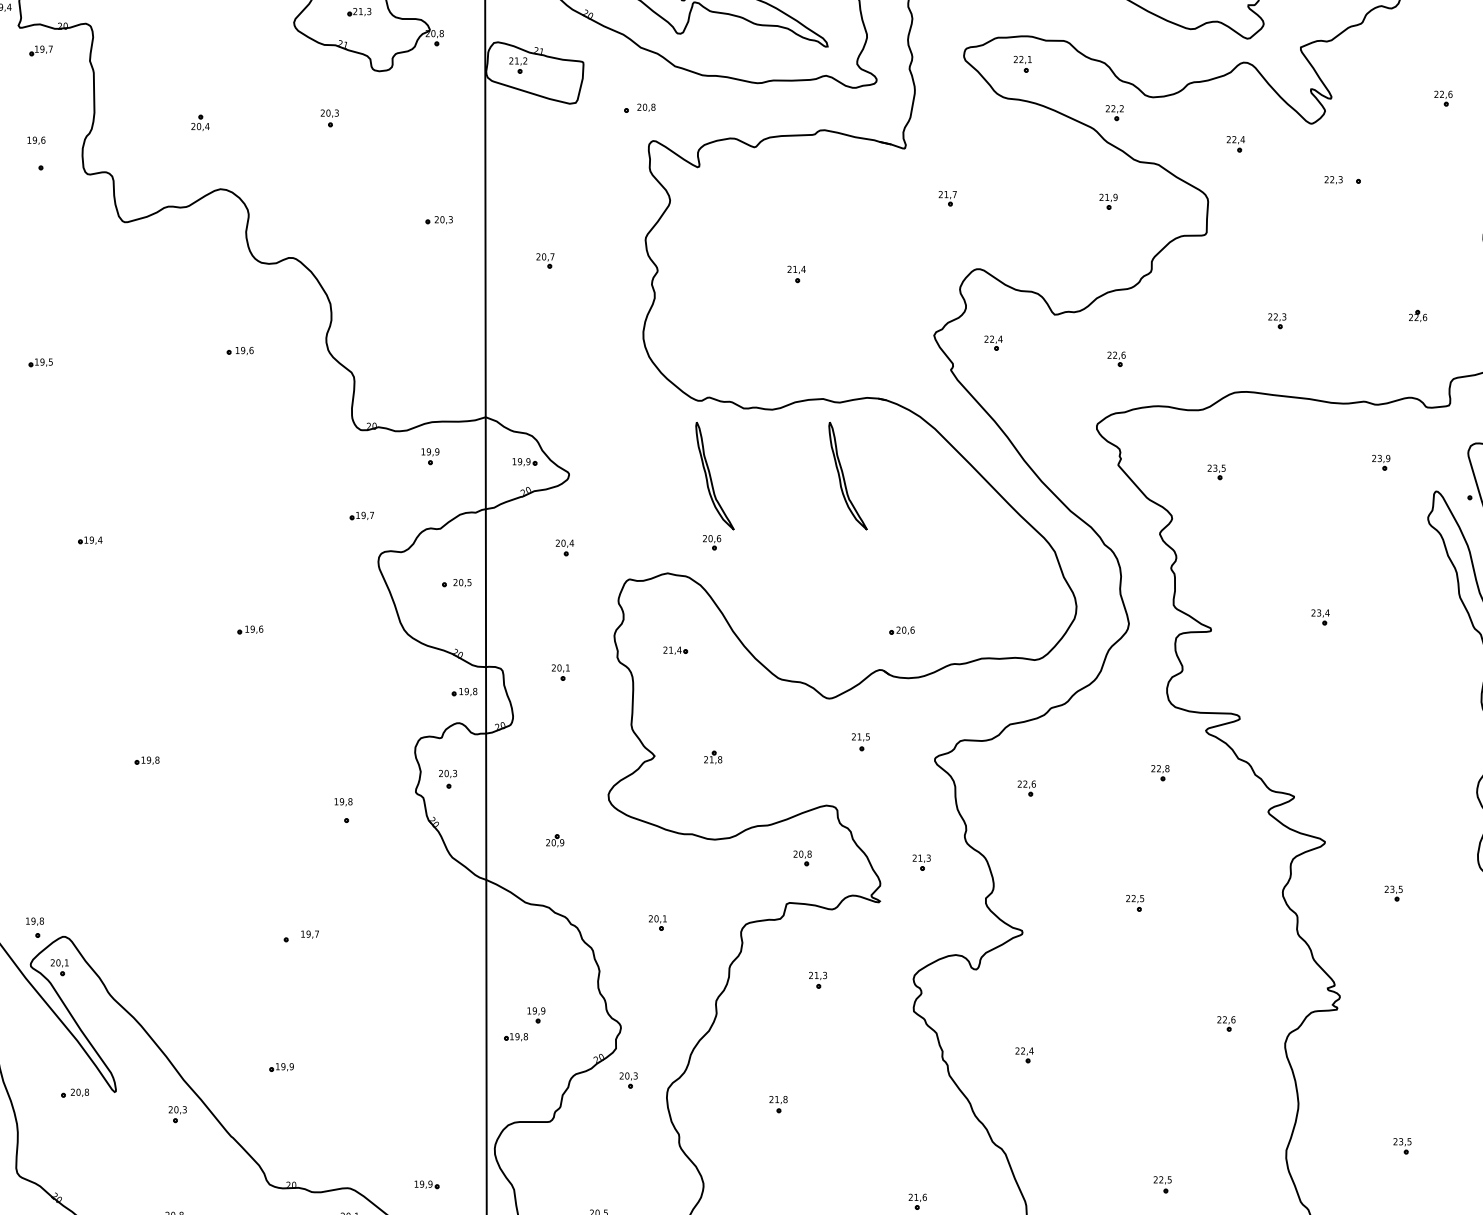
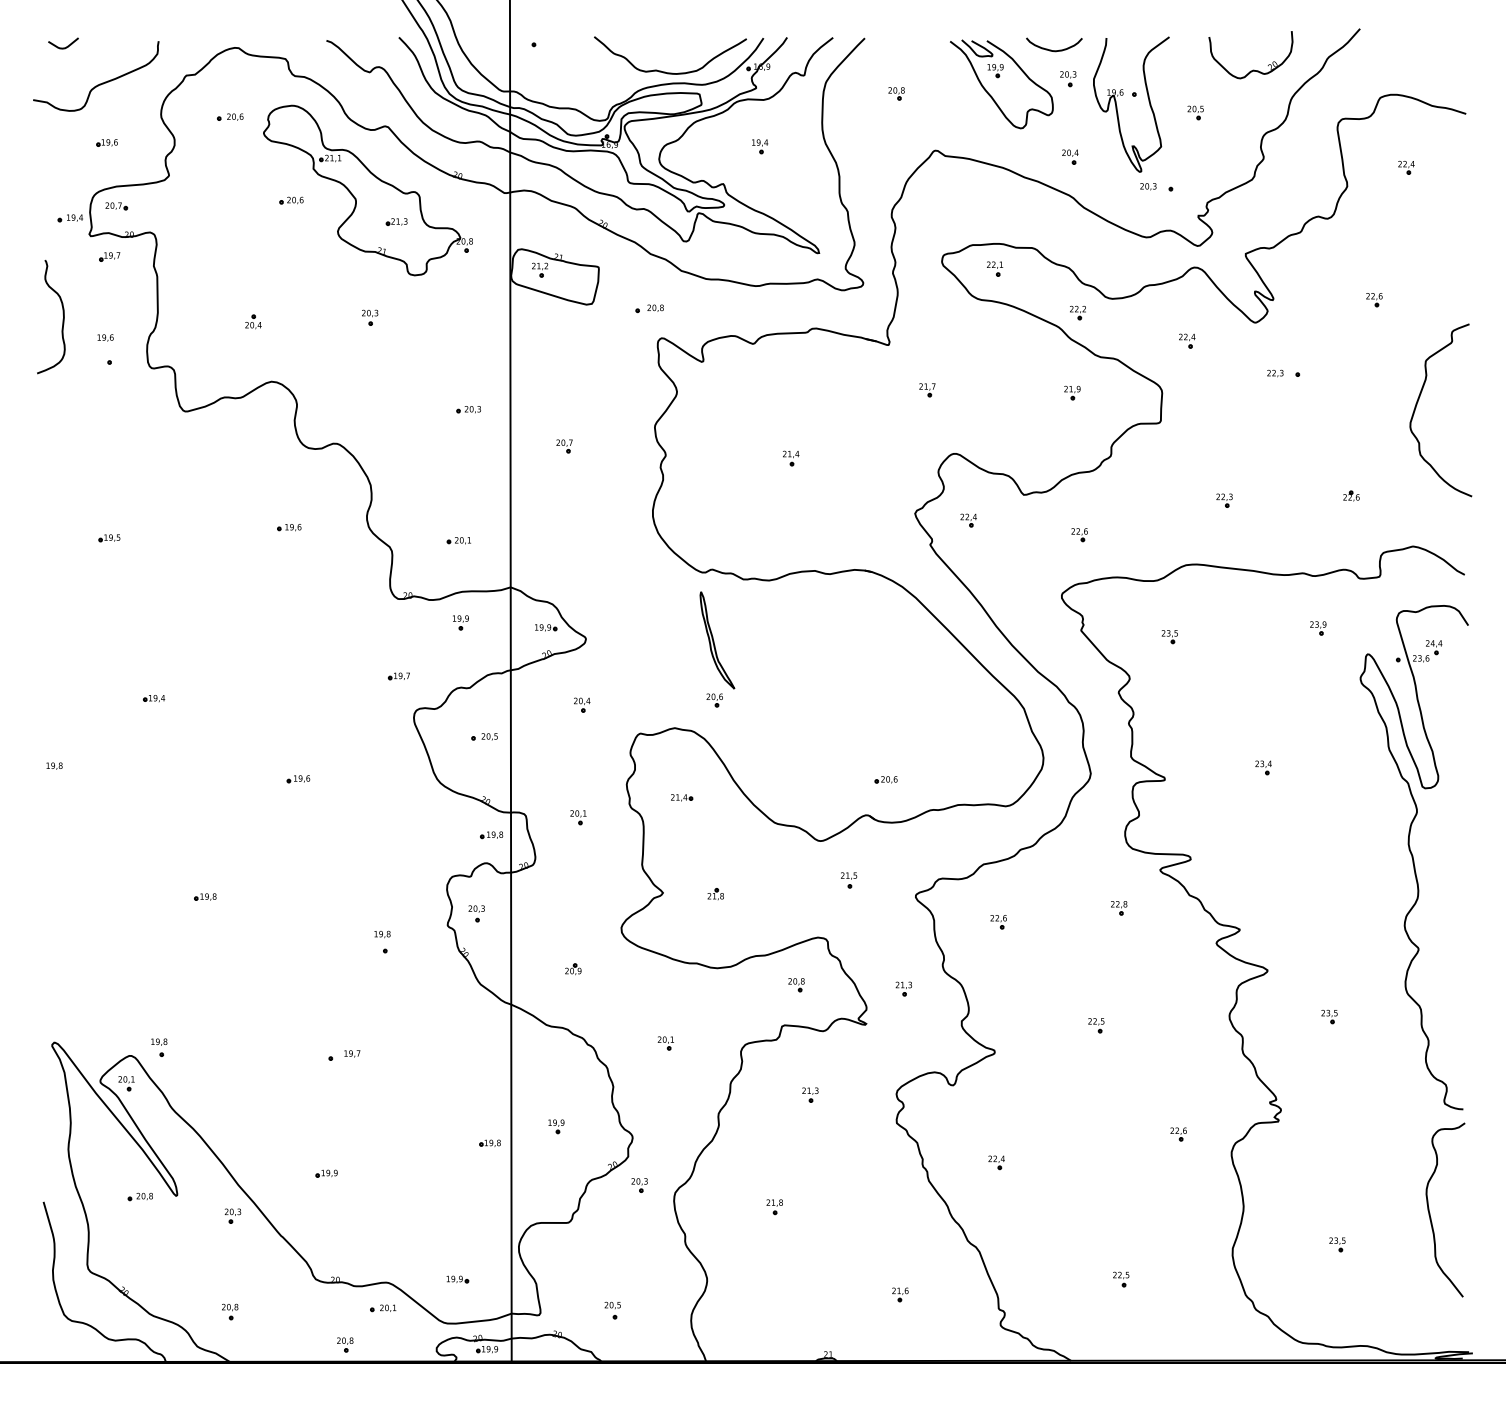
part: (427, 365) -> (458, 540), added
part: (848, 476) -> (837, 640), removed
part: (35, 927) -> (159, 1047), moved
part: (515, 1036) -> (489, 1142), moved

